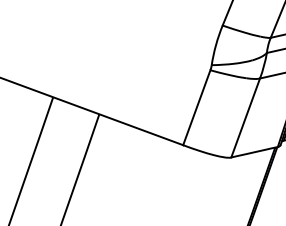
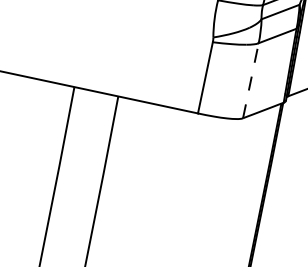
line: (245, 117) -> (250, 80), solid -> dashed

